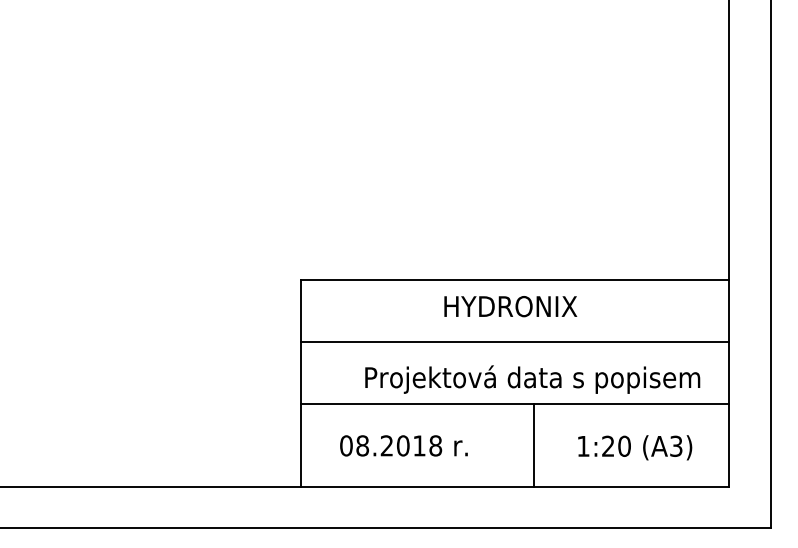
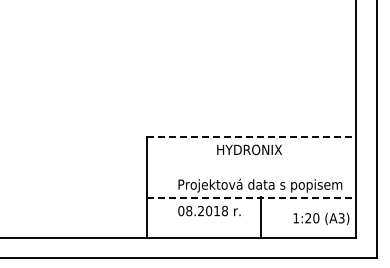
line: (514, 279) -> (251, 136), solid -> dashed
line: (514, 342) -> (251, 167), removed
line: (514, 403) -> (251, 197), solid -> dashed
text: (404, 444) -> (209, 210), moved
text: (635, 446) -> (321, 218), moved

